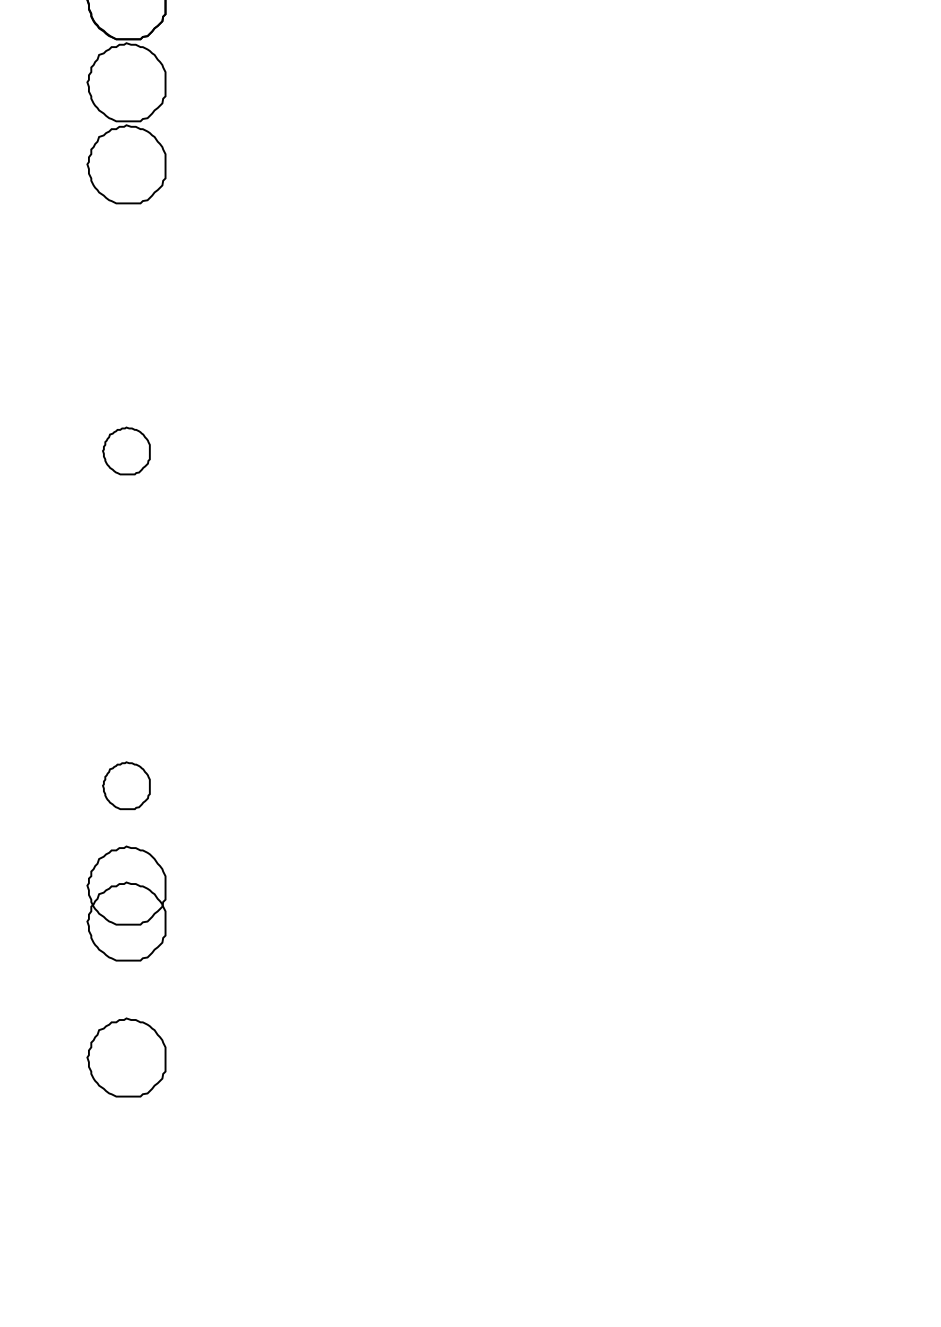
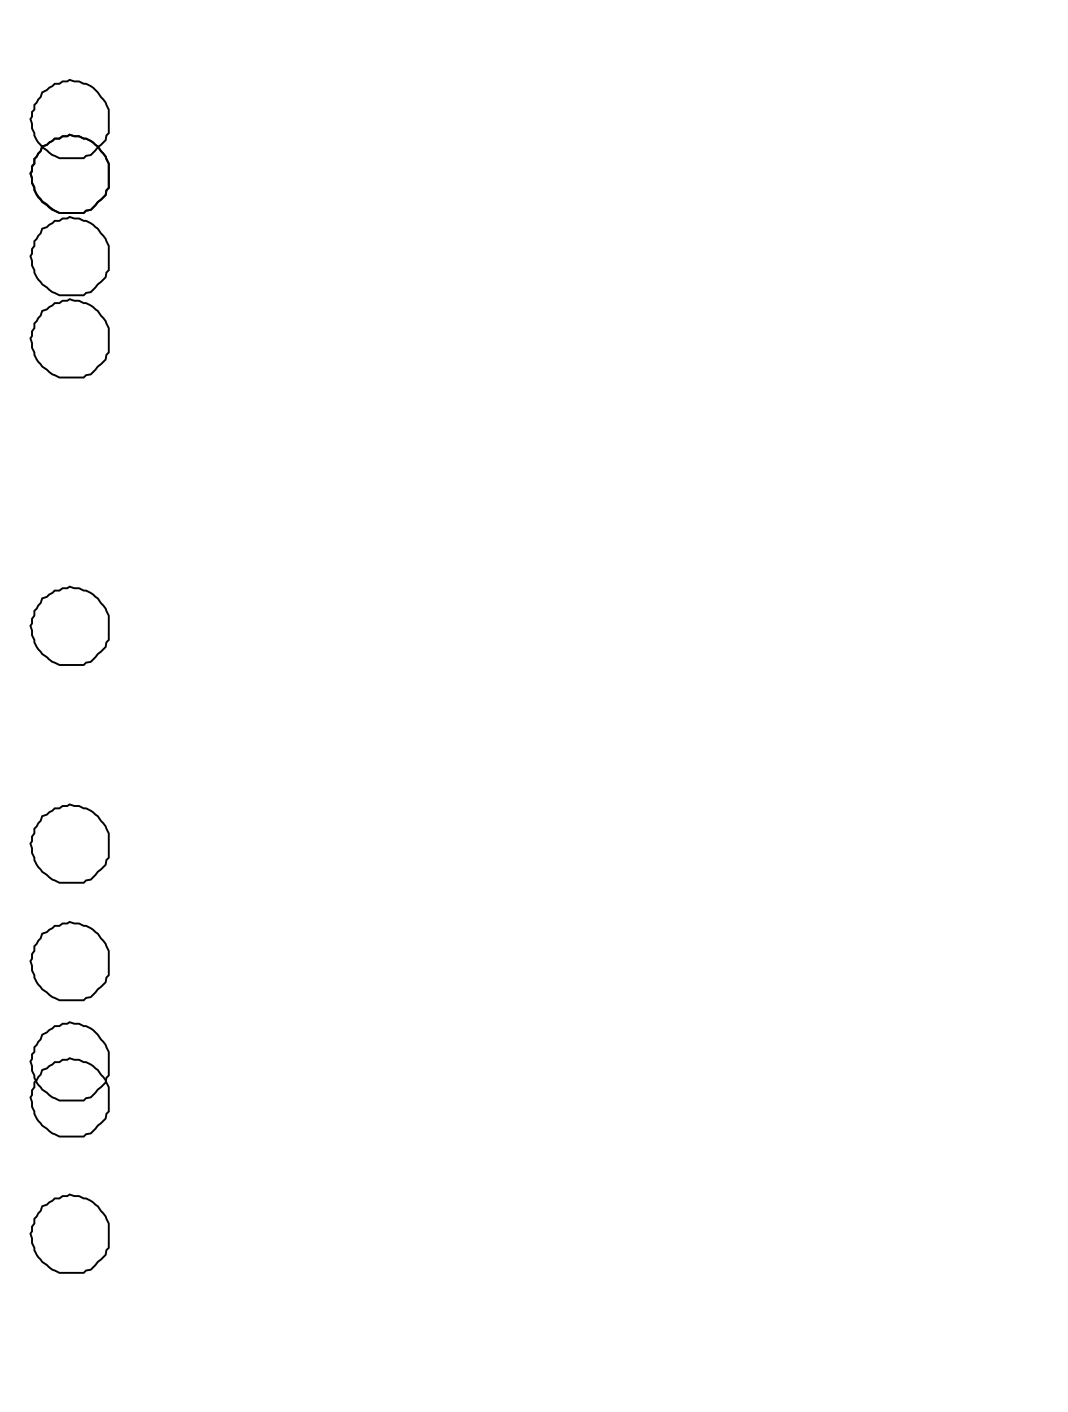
part: (126, 450) -> (69, 625), size x1.67
part: (126, 668) -> (69, 843), added
part: (126, 785) -> (69, 961), size x1.67

